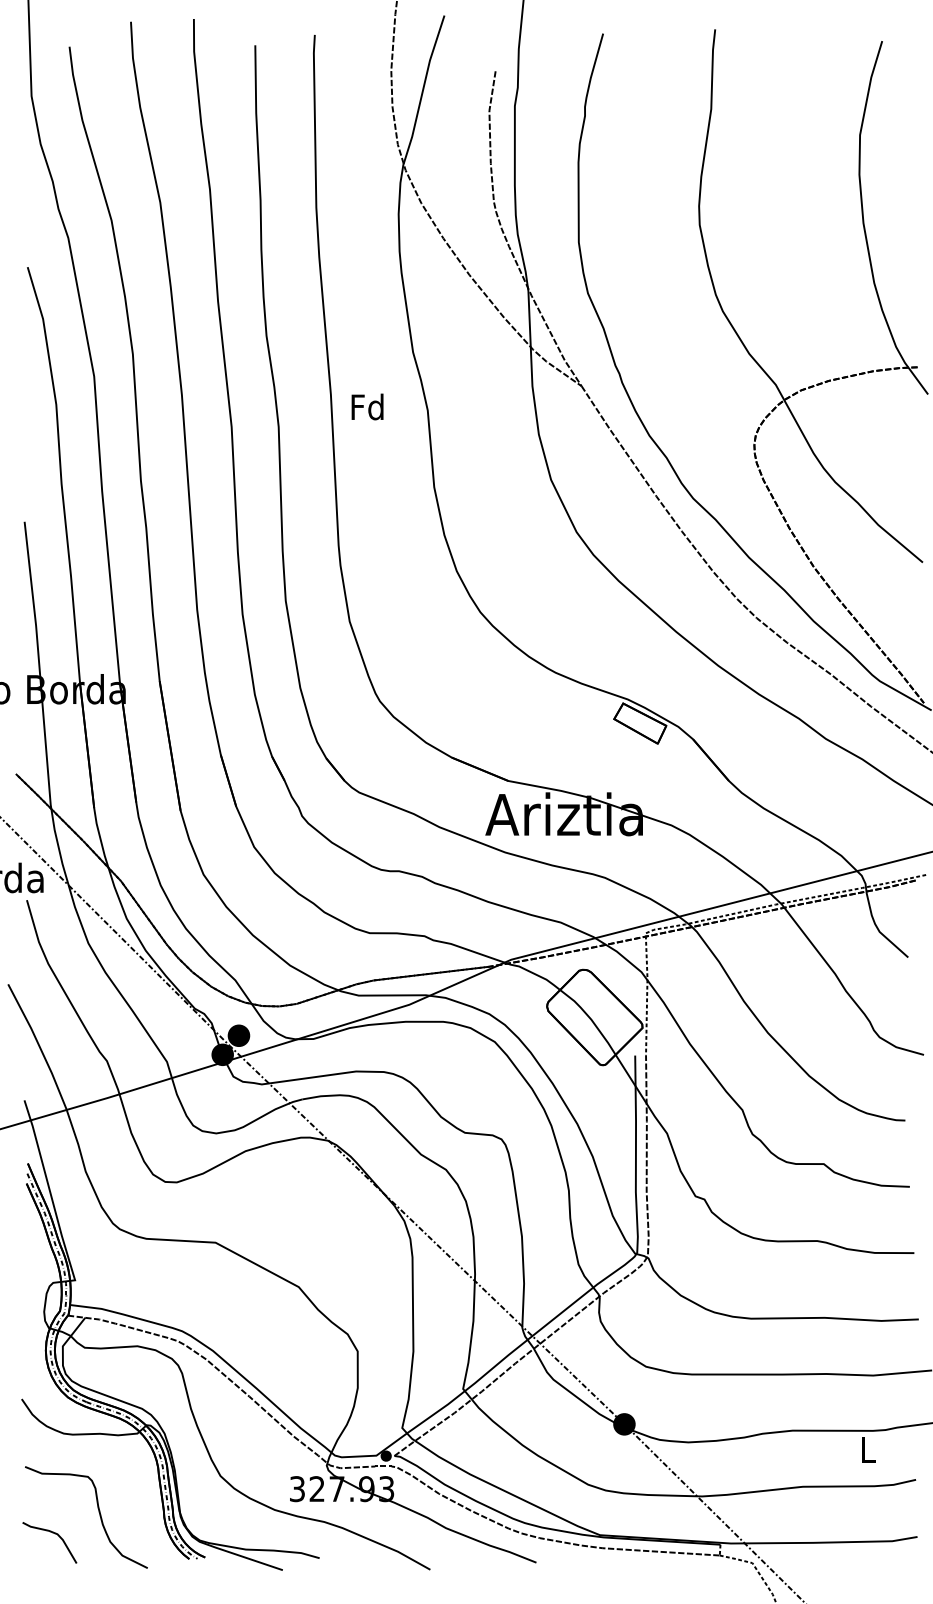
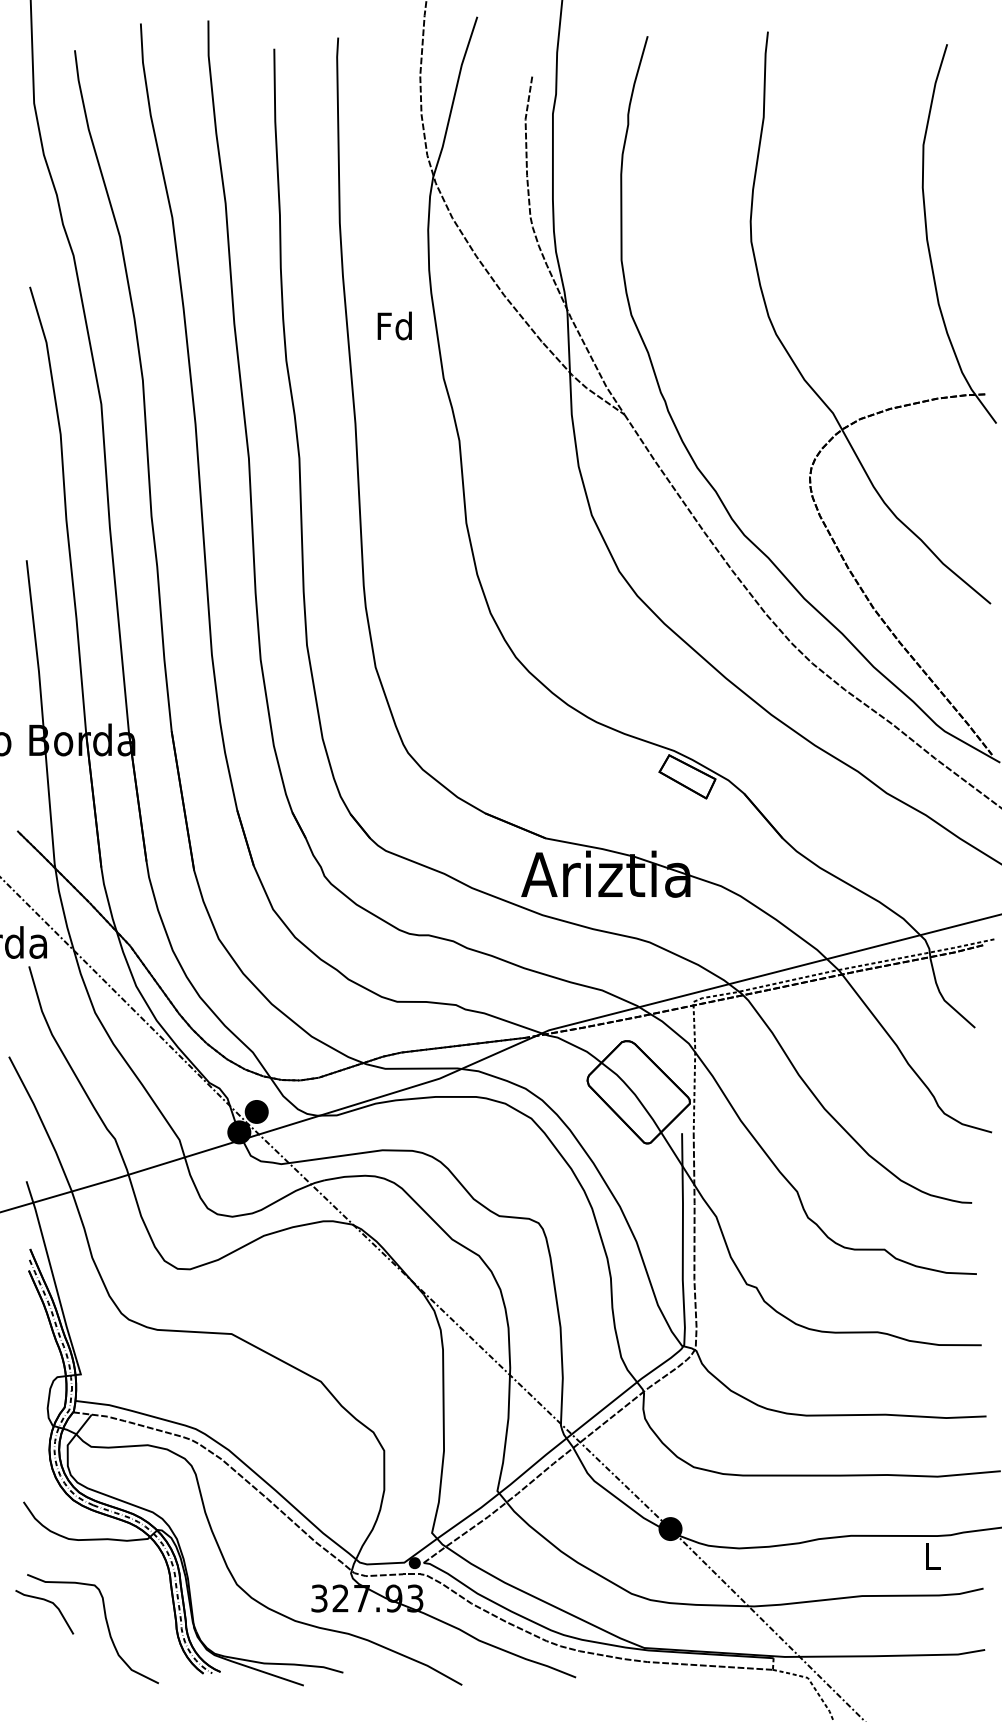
text: (367, 406) -> (394, 325), moved
curve: (53, 1533) -> (48, 1602), moved

